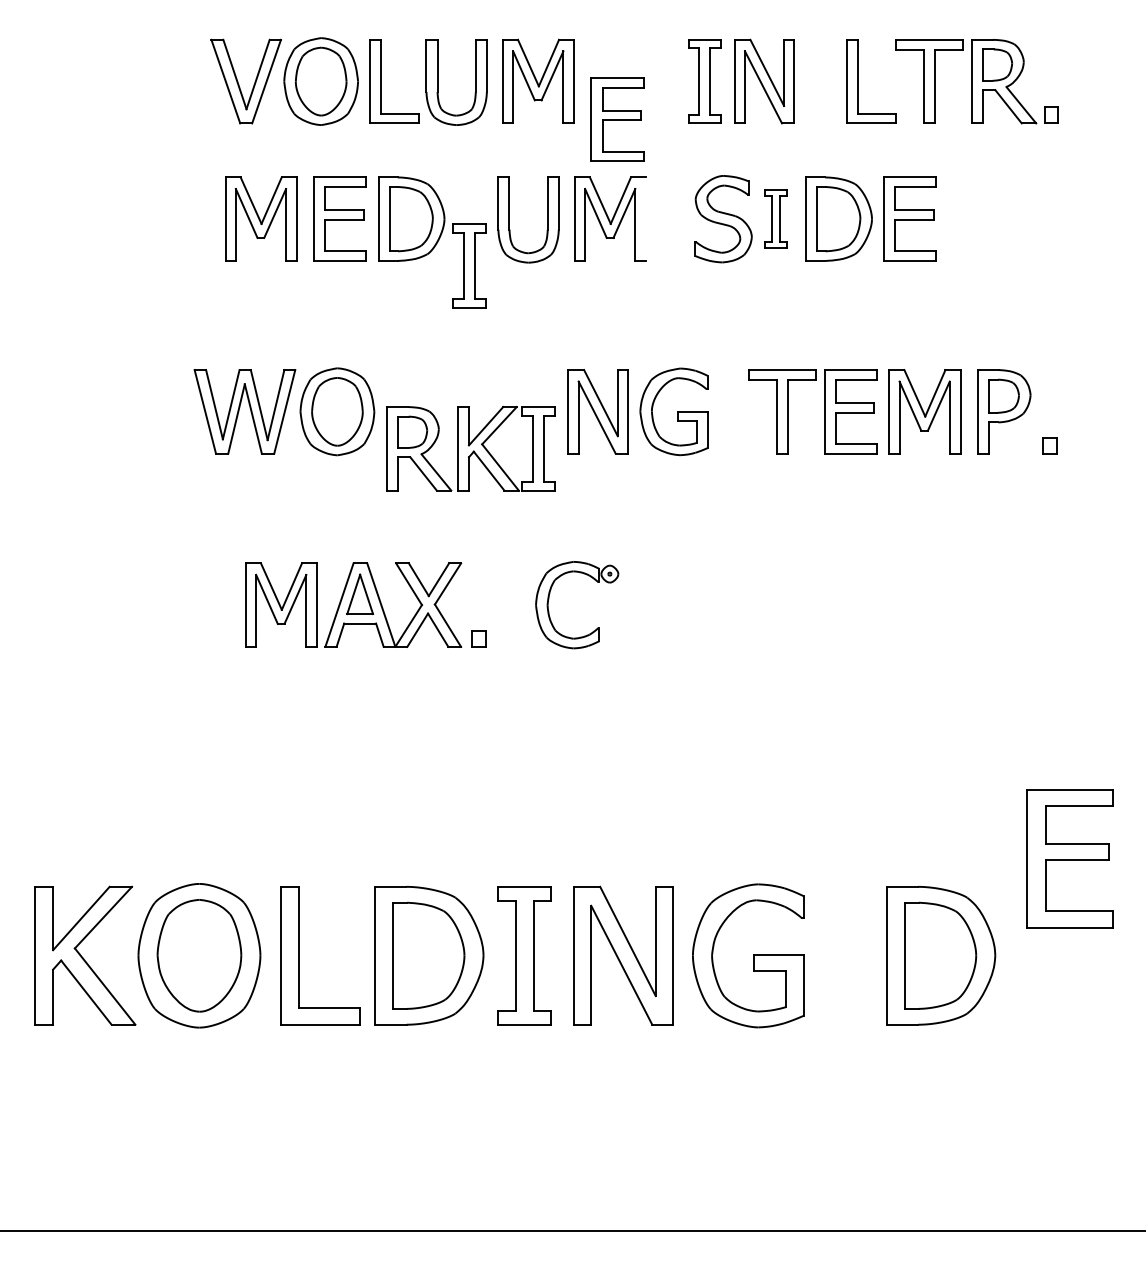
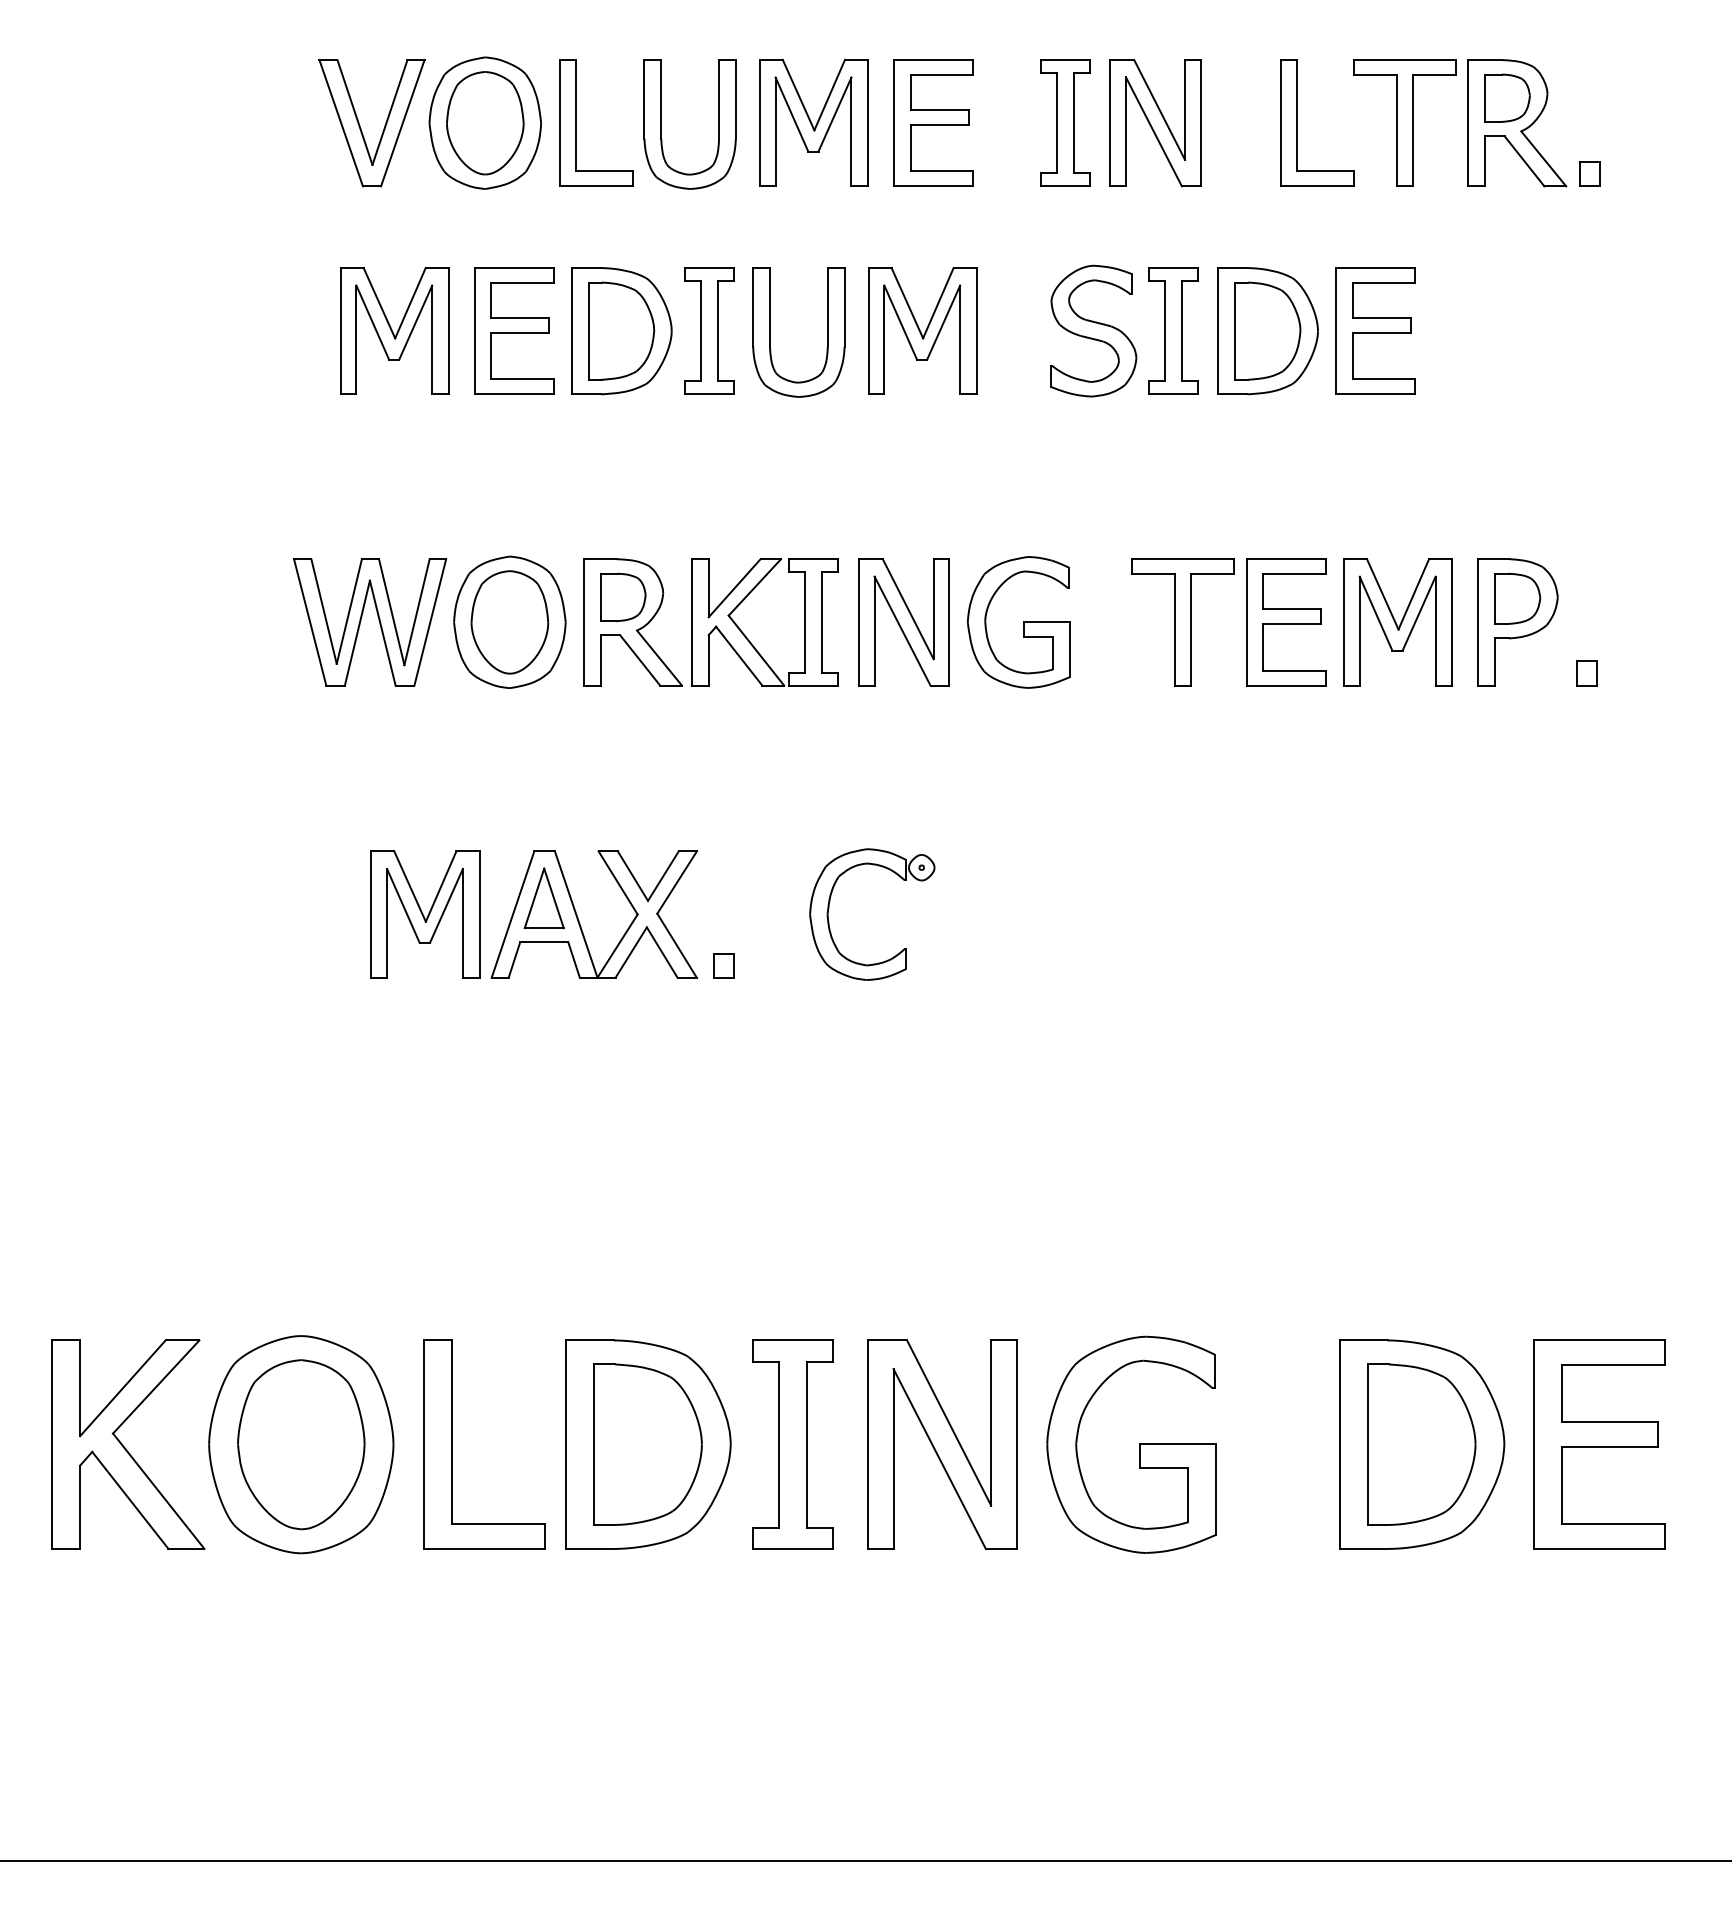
part: (617, 119) -> (933, 123), moved
line: (646, 218) -> (977, 330), added
part: (775, 218) -> (1172, 330), size x1.43
part: (469, 265) -> (709, 330), moved
part: (470, 448) -> (711, 621), moved
part: (1069, 858) -> (1598, 1444), moved

